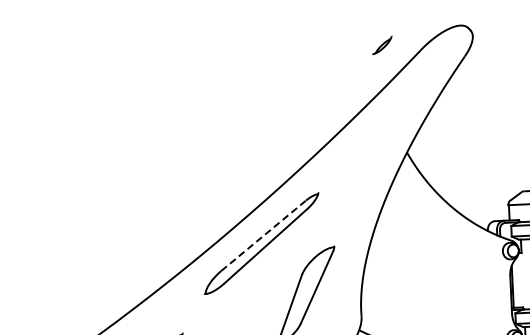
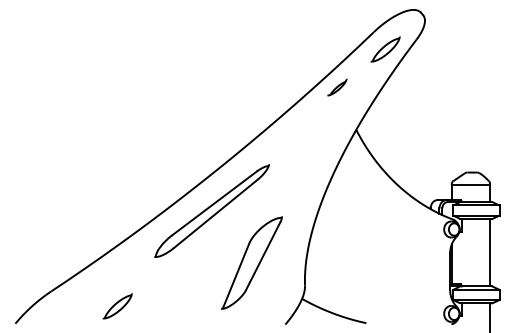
part: (382, 45) -> (337, 87), moved
part: (433, 67) -> (385, 49), added
line: (263, 235) -> (214, 203), dashed -> solid

